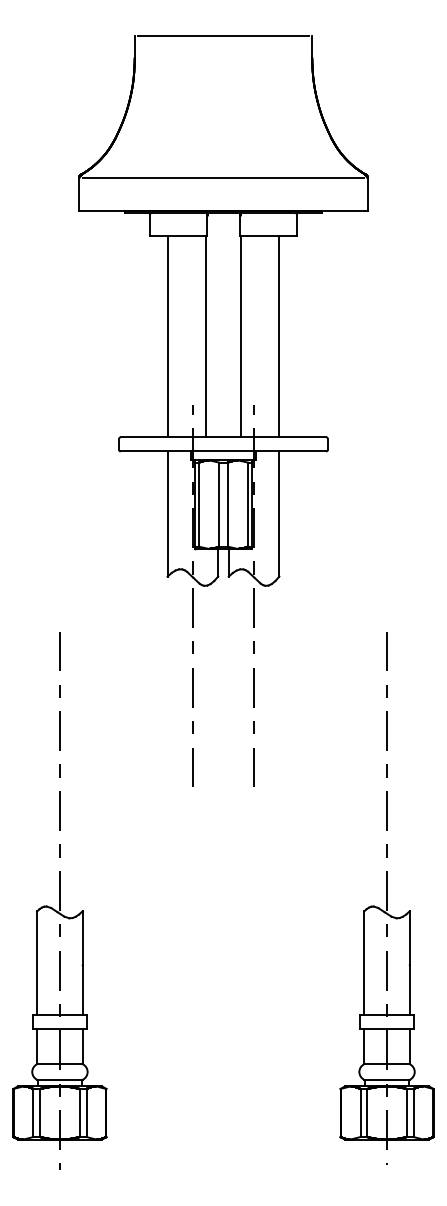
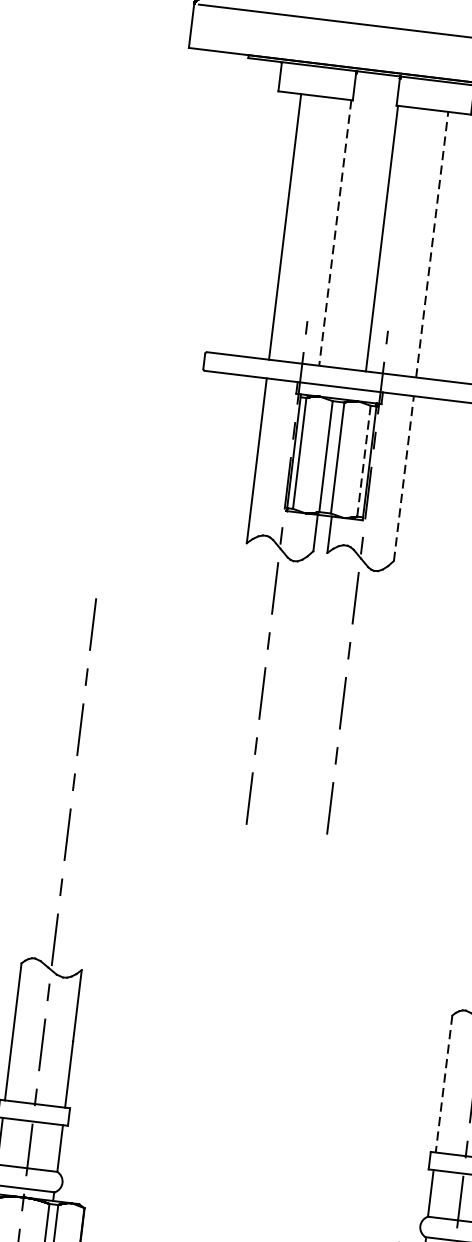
line: (205, 336) -> (334, 232), solid -> dashed
line: (279, 336) -> (432, 244), solid -> dashed
line: (247, 504) -> (363, 460), solid -> dashed
line: (279, 514) -> (404, 479), solid -> dashed
line: (364, 963) -> (444, 1084), solid -> dashed

